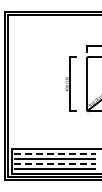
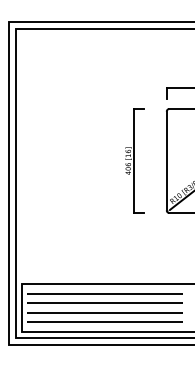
line: (54, 153) -> (104, 293), dashed -> solid
line: (54, 163) -> (104, 312), dashed -> solid

